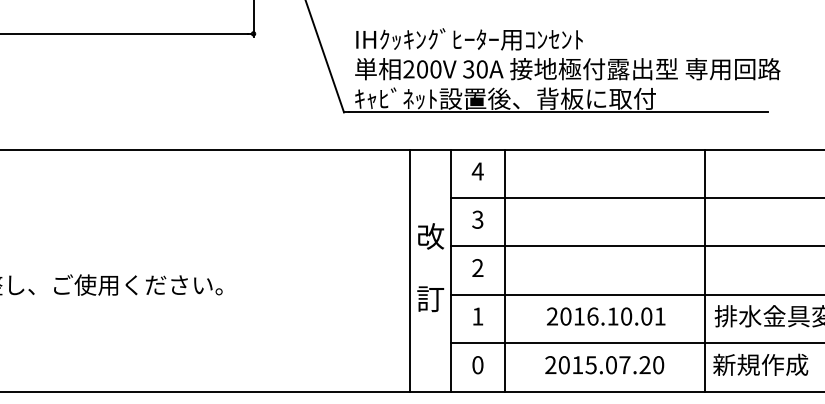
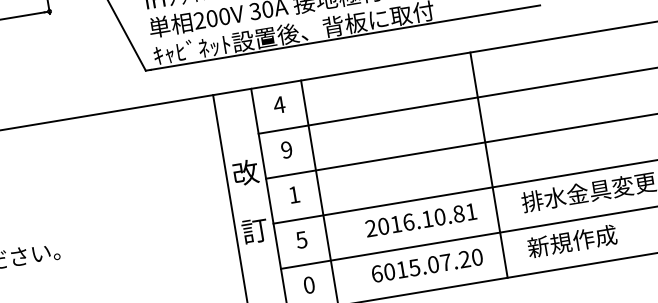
text: (477, 219) -> (286, 149), 3 -> 9
text: (477, 267) -> (293, 194), 2 -> 1
line: (704, 270) -> (488, 164), moved
text: (477, 316) -> (301, 239), 1 -> 5
text: (646, 316) -> (458, 213), 2016.10.01 -> 2016.10.81
text: (550, 365) -> (376, 274), 2015.07.20 -> 6015.07.20

